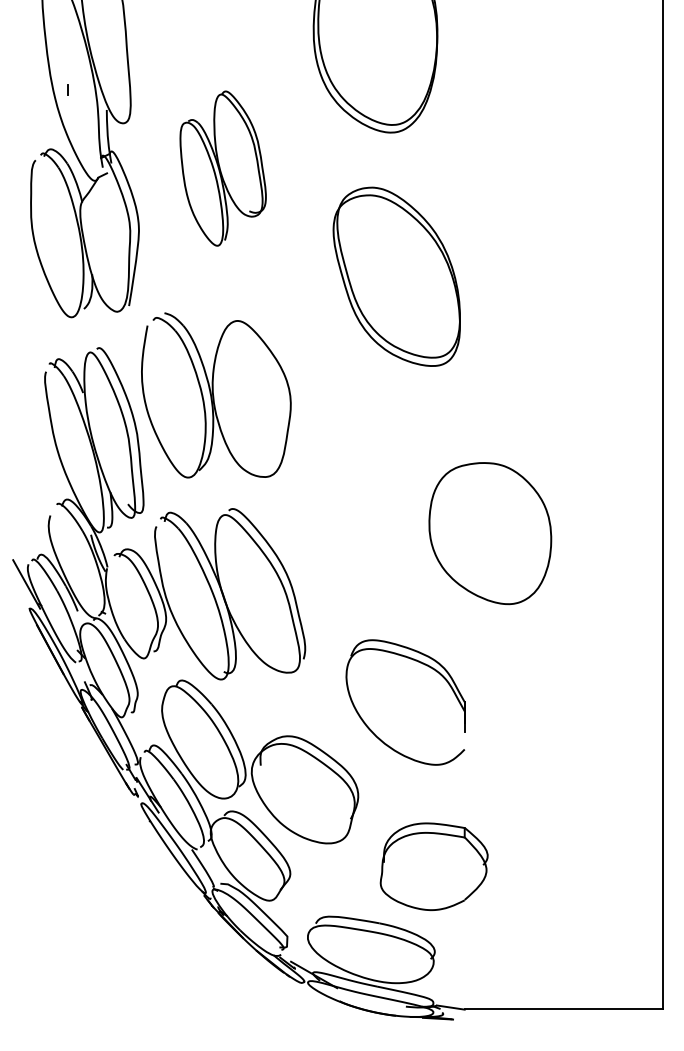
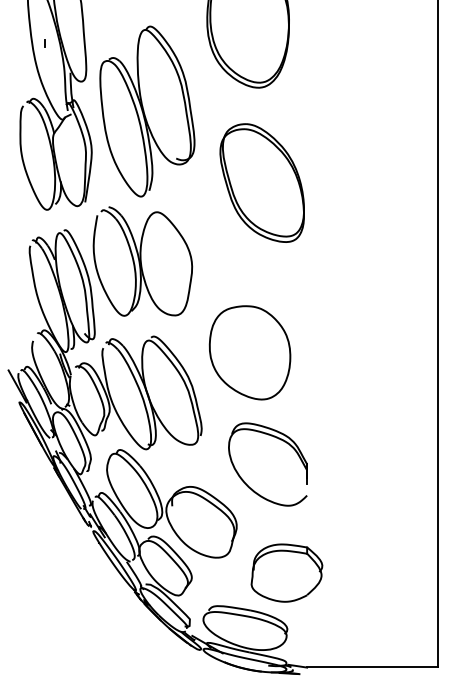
line: (67, 89) -> (44, 43), moved
part: (223, 168) -> (147, 111), size x1.67
part: (489, 533) -> (249, 352), moved

